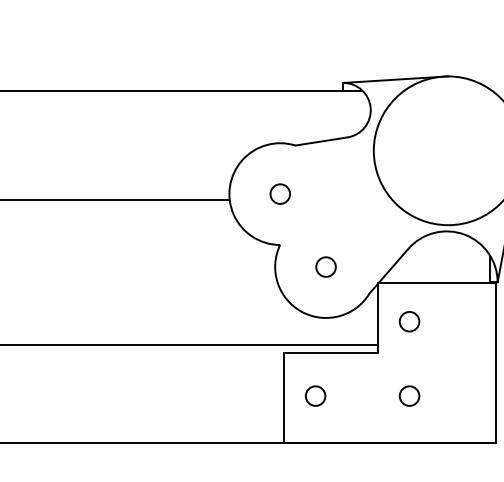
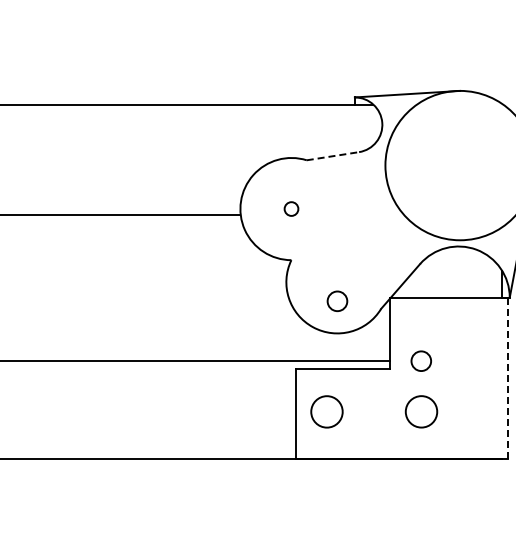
line: (322, 141) -> (333, 156), solid -> dashed
circle: (280, 193) -> (291, 208), size x0.7
circle: (326, 266) -> (337, 300), moved
circle: (408, 321) -> (420, 360), moved
line: (495, 362) -> (507, 378), solid -> dashed
circle: (315, 395) -> (326, 411), size x1.6
circle: (408, 395) -> (420, 411), size x1.6

